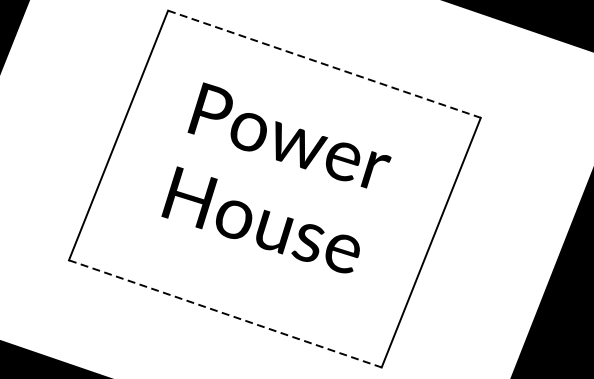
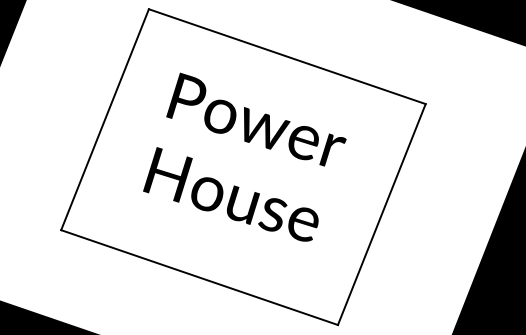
line: (324, 64) -> (287, 56), dashed -> solid
line: (226, 313) -> (200, 277), dashed -> solid

